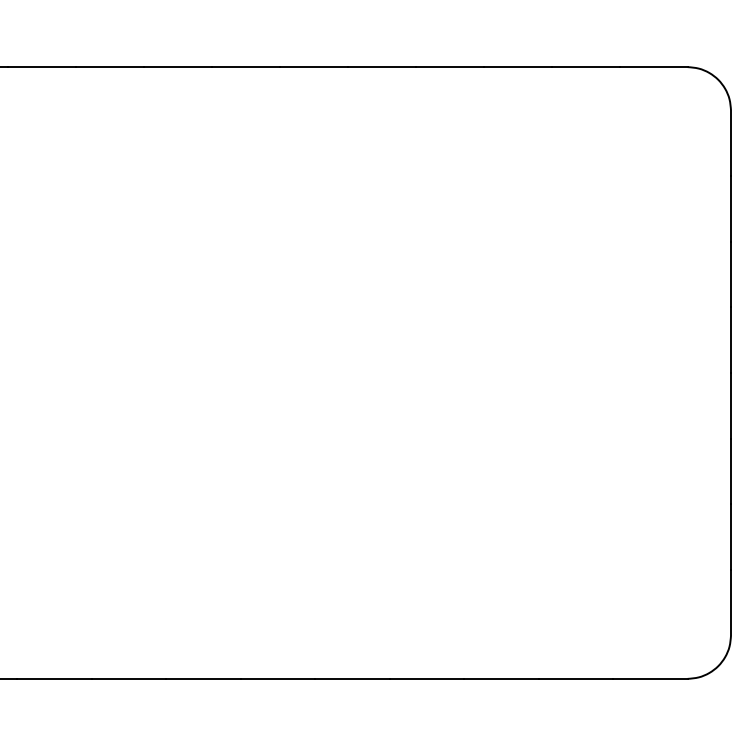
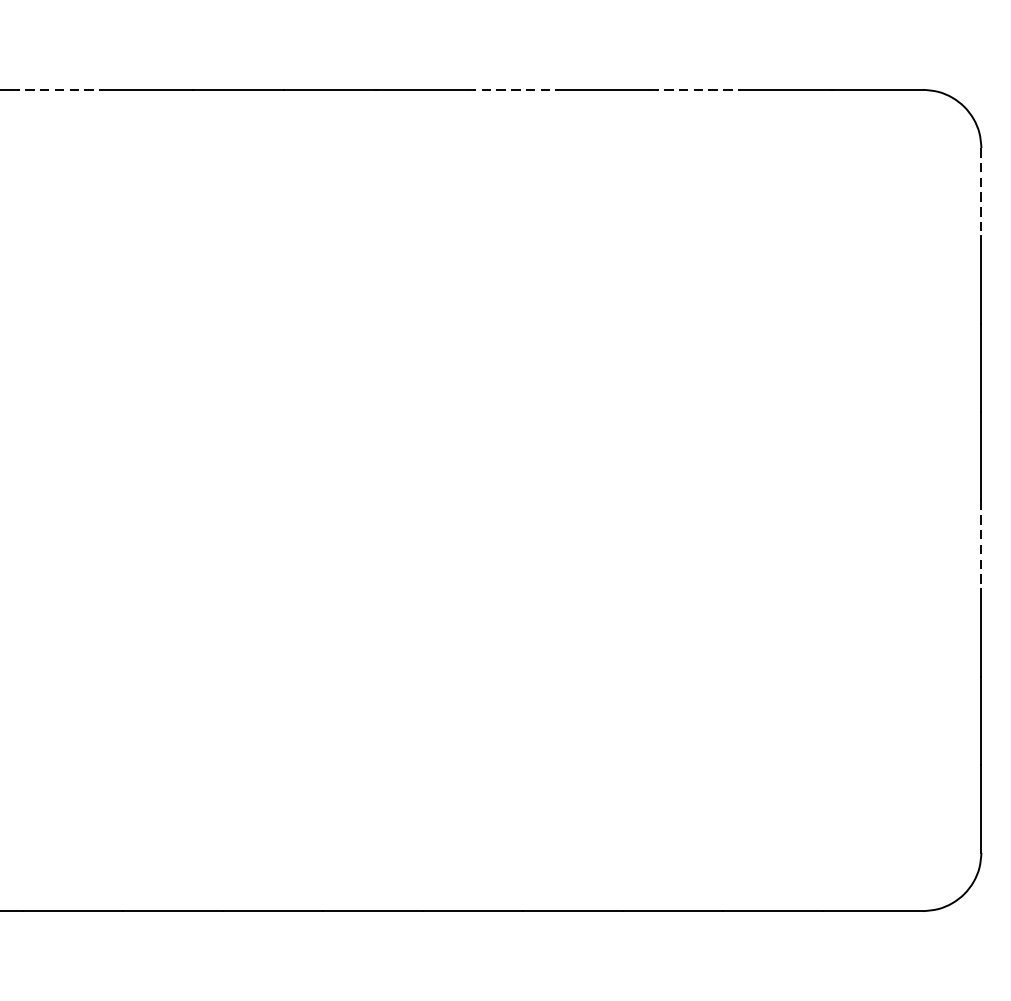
line: (41, 67) -> (55, 90), solid -> dashed
line: (381, 67) -> (512, 90), solid -> dashed
line: (517, 67) -> (694, 90), solid -> dashed
line: (731, 143) -> (982, 192), solid -> dashed
line: (731, 405) -> (982, 544), solid -> dashed

